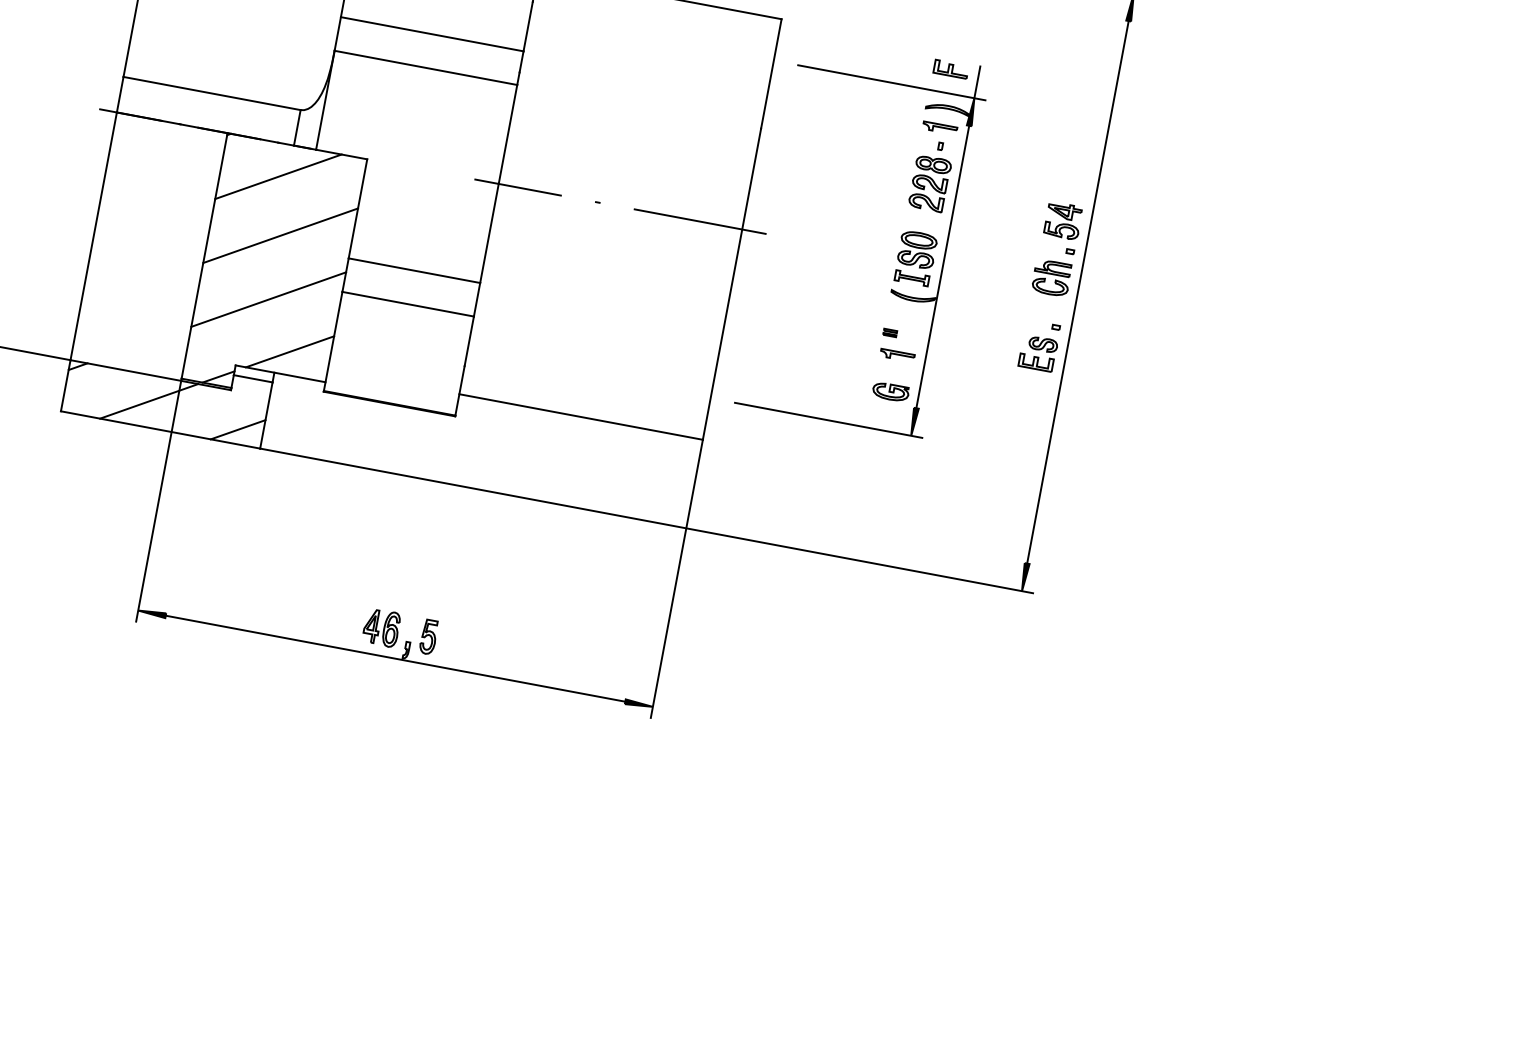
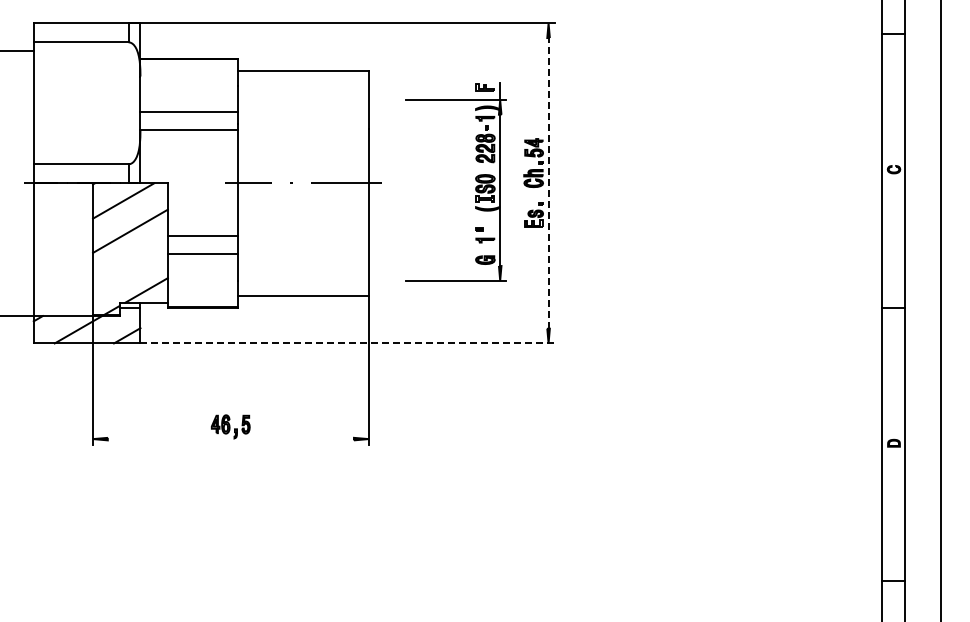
part: (900, 239) -> (475, 180), moved
line: (1078, 290) -> (548, 182), solid -> dashed
line: (268, 299) -> (130, 265), removed
line: (648, 521) -> (348, 343), solid -> dashed
line: (394, 659) -> (230, 439), removed

